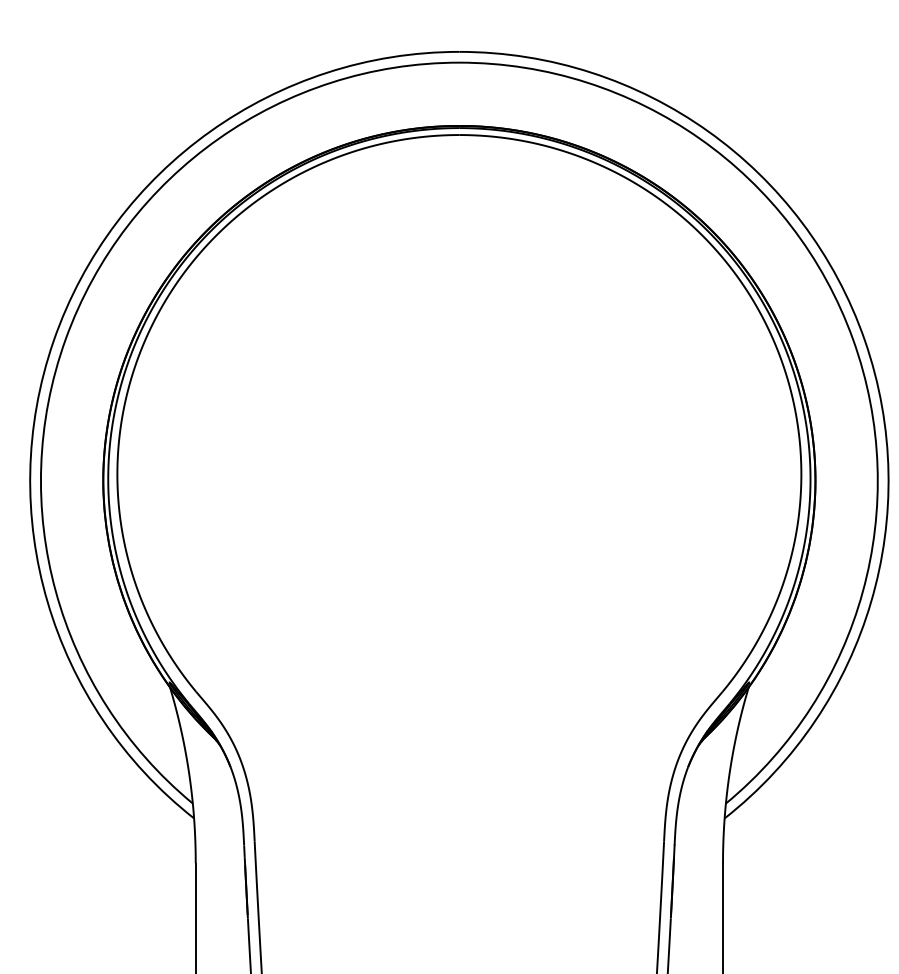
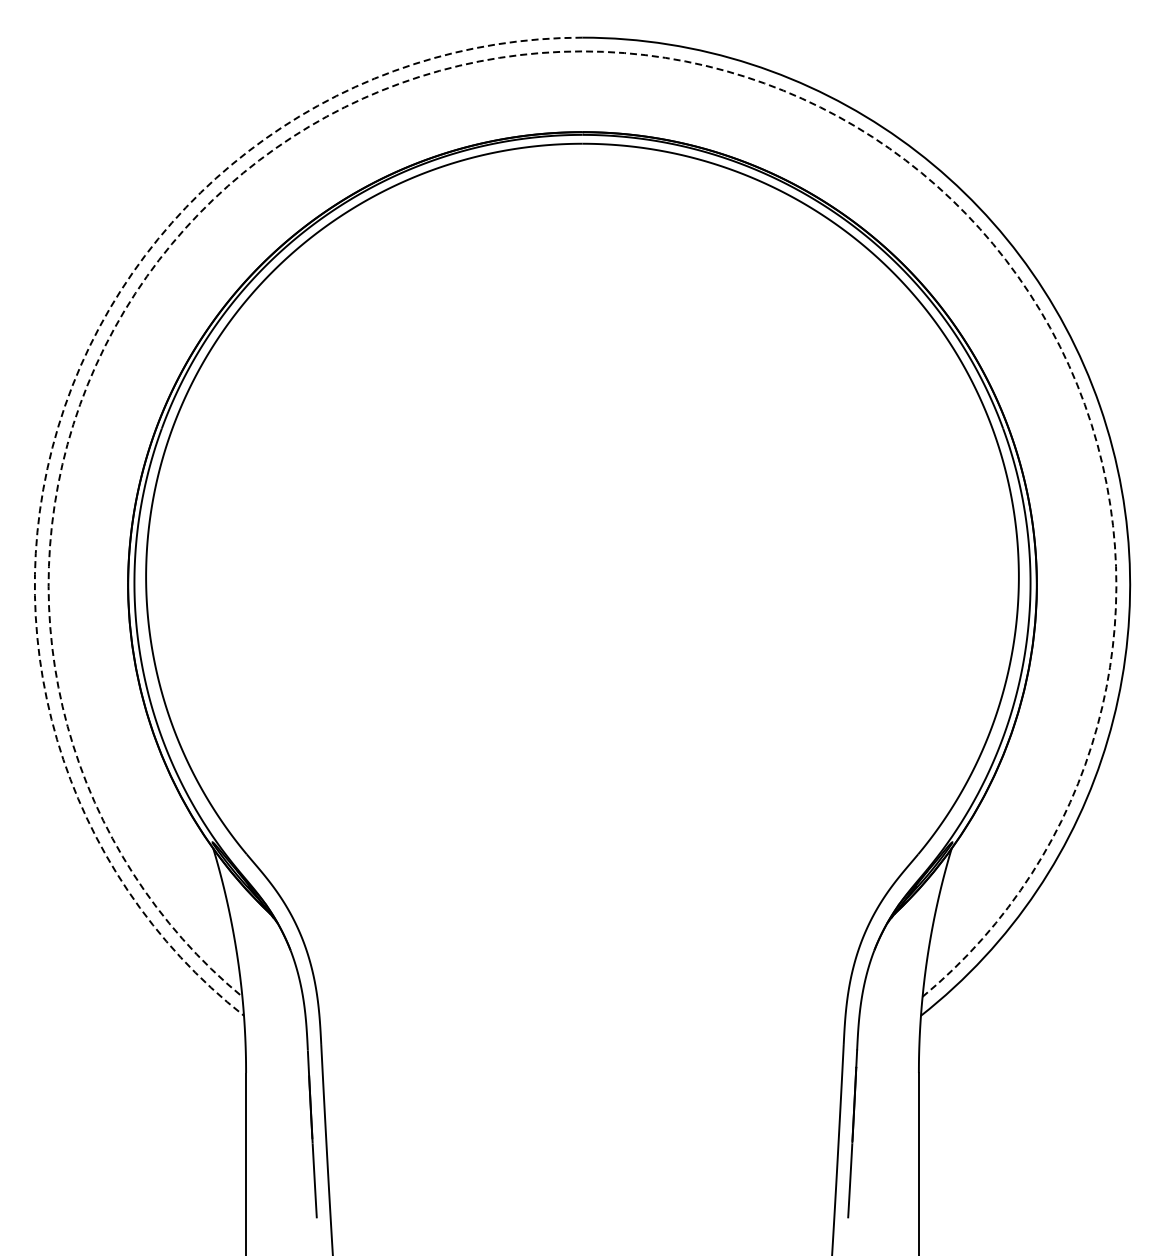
arc: (459, 62) -> (582, 51), solid -> dashed
arc: (53, 340) -> (64, 406), solid -> dashed

